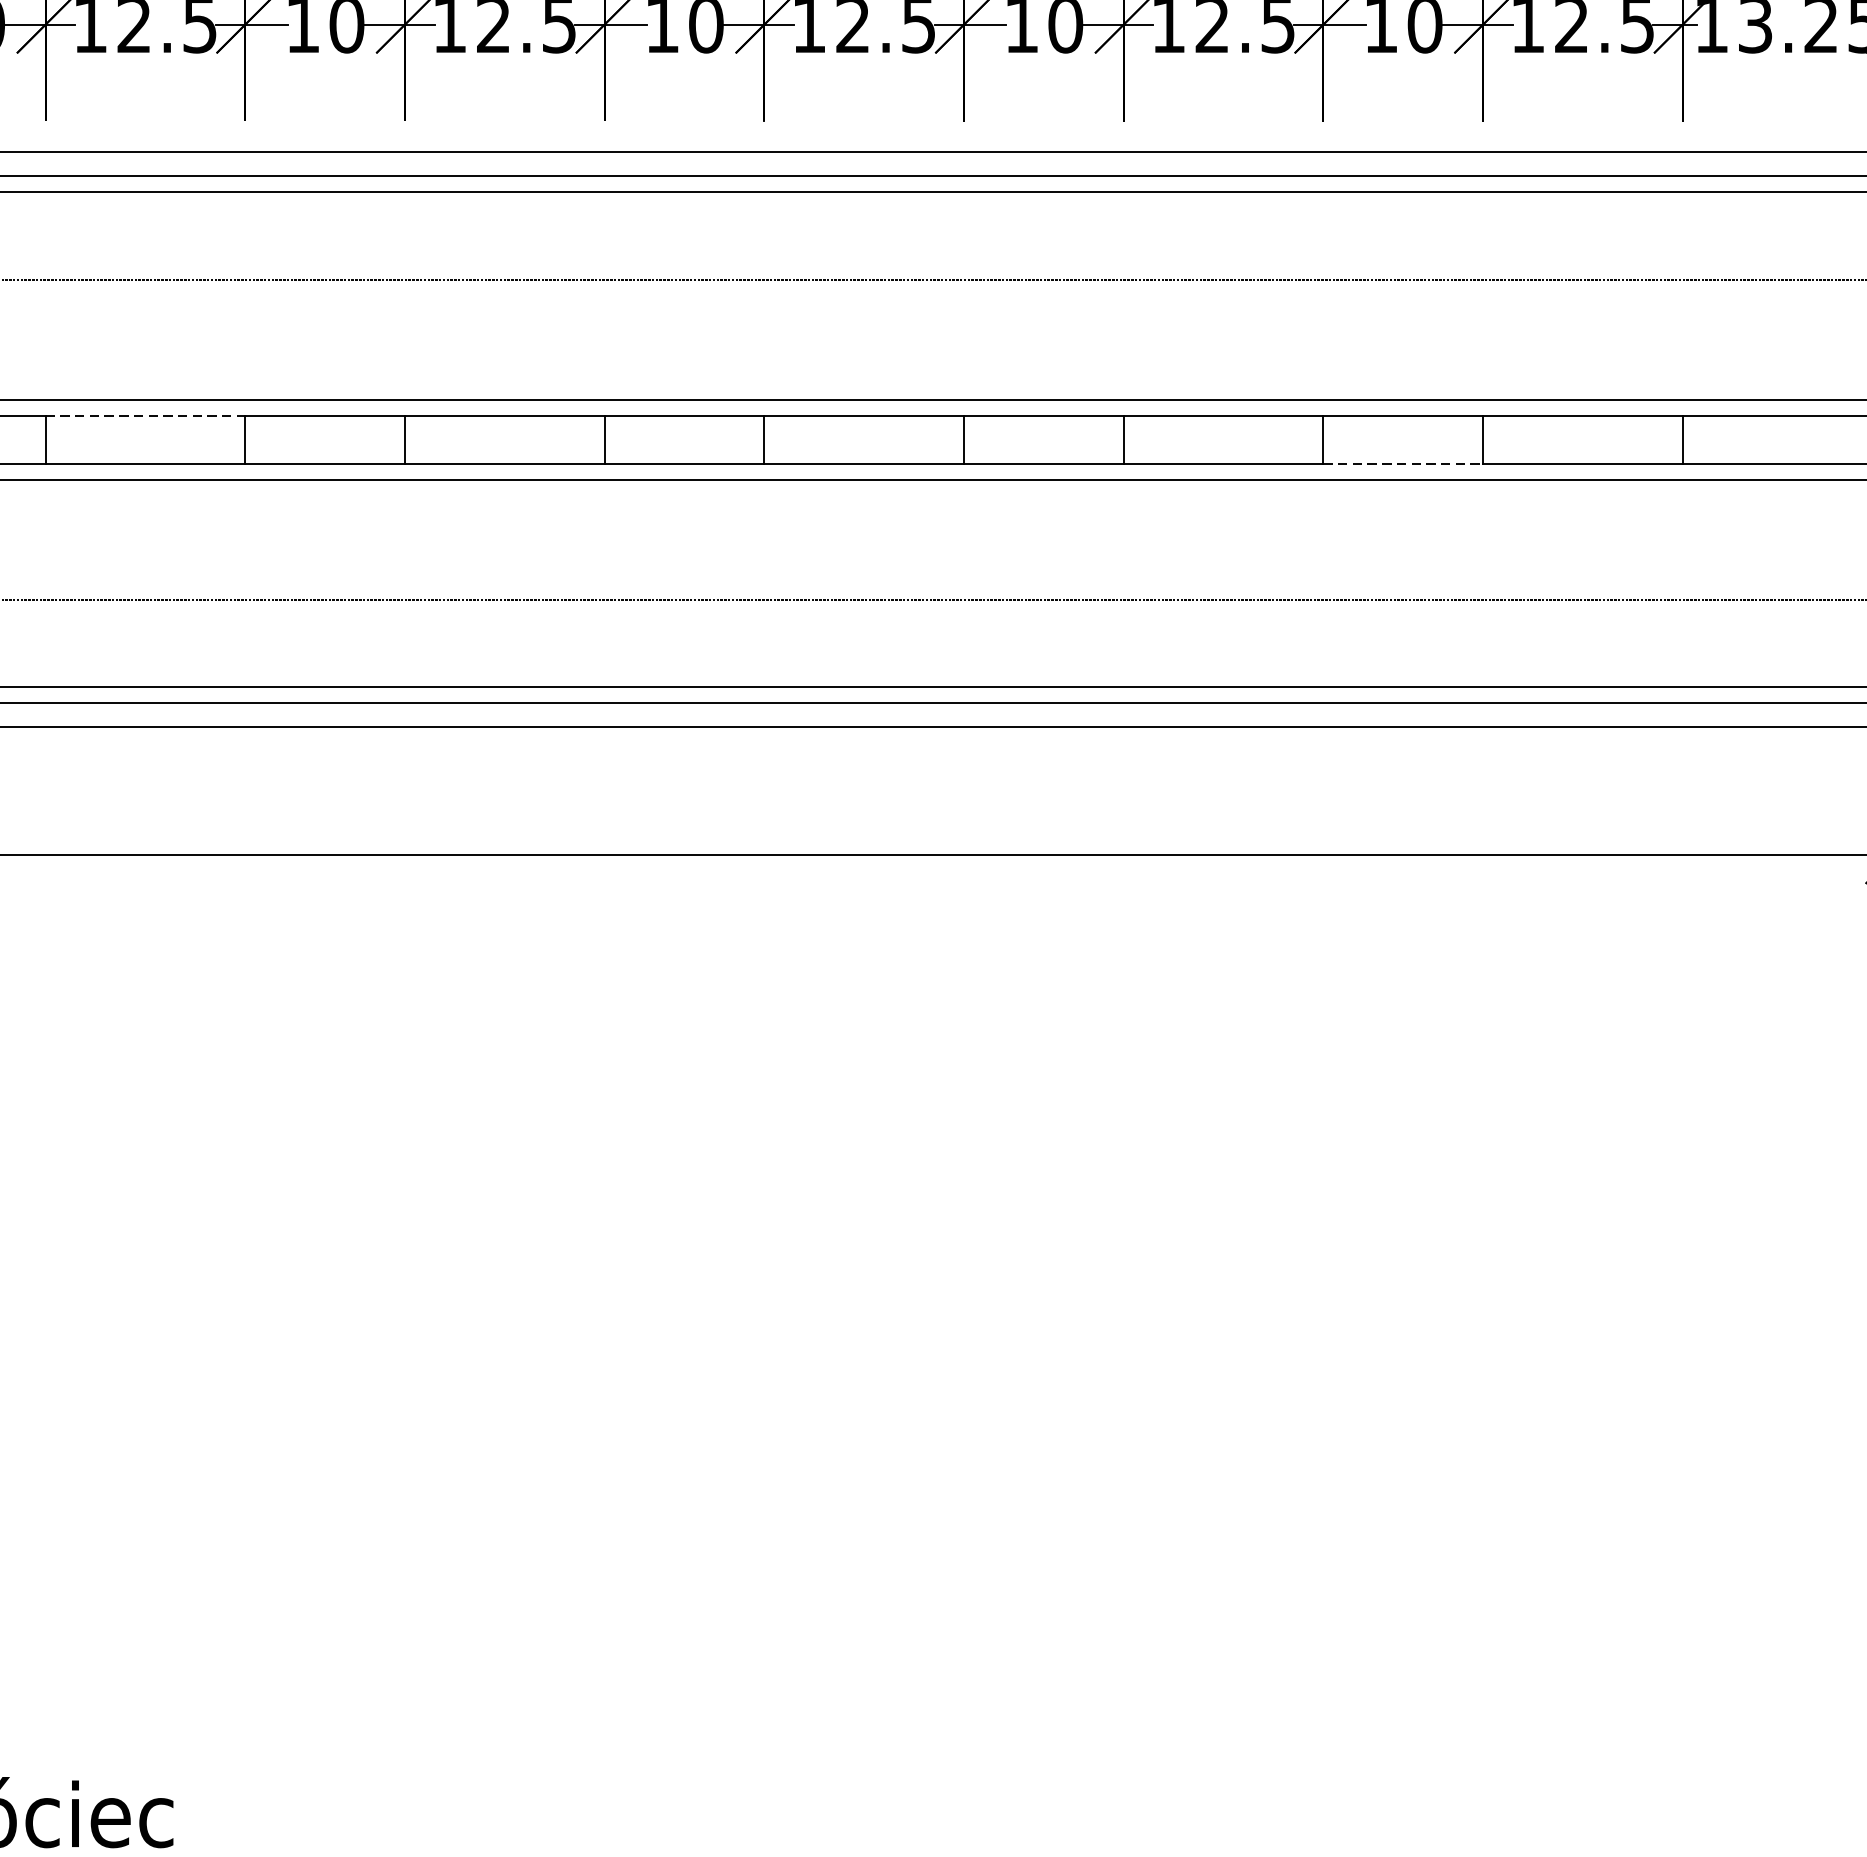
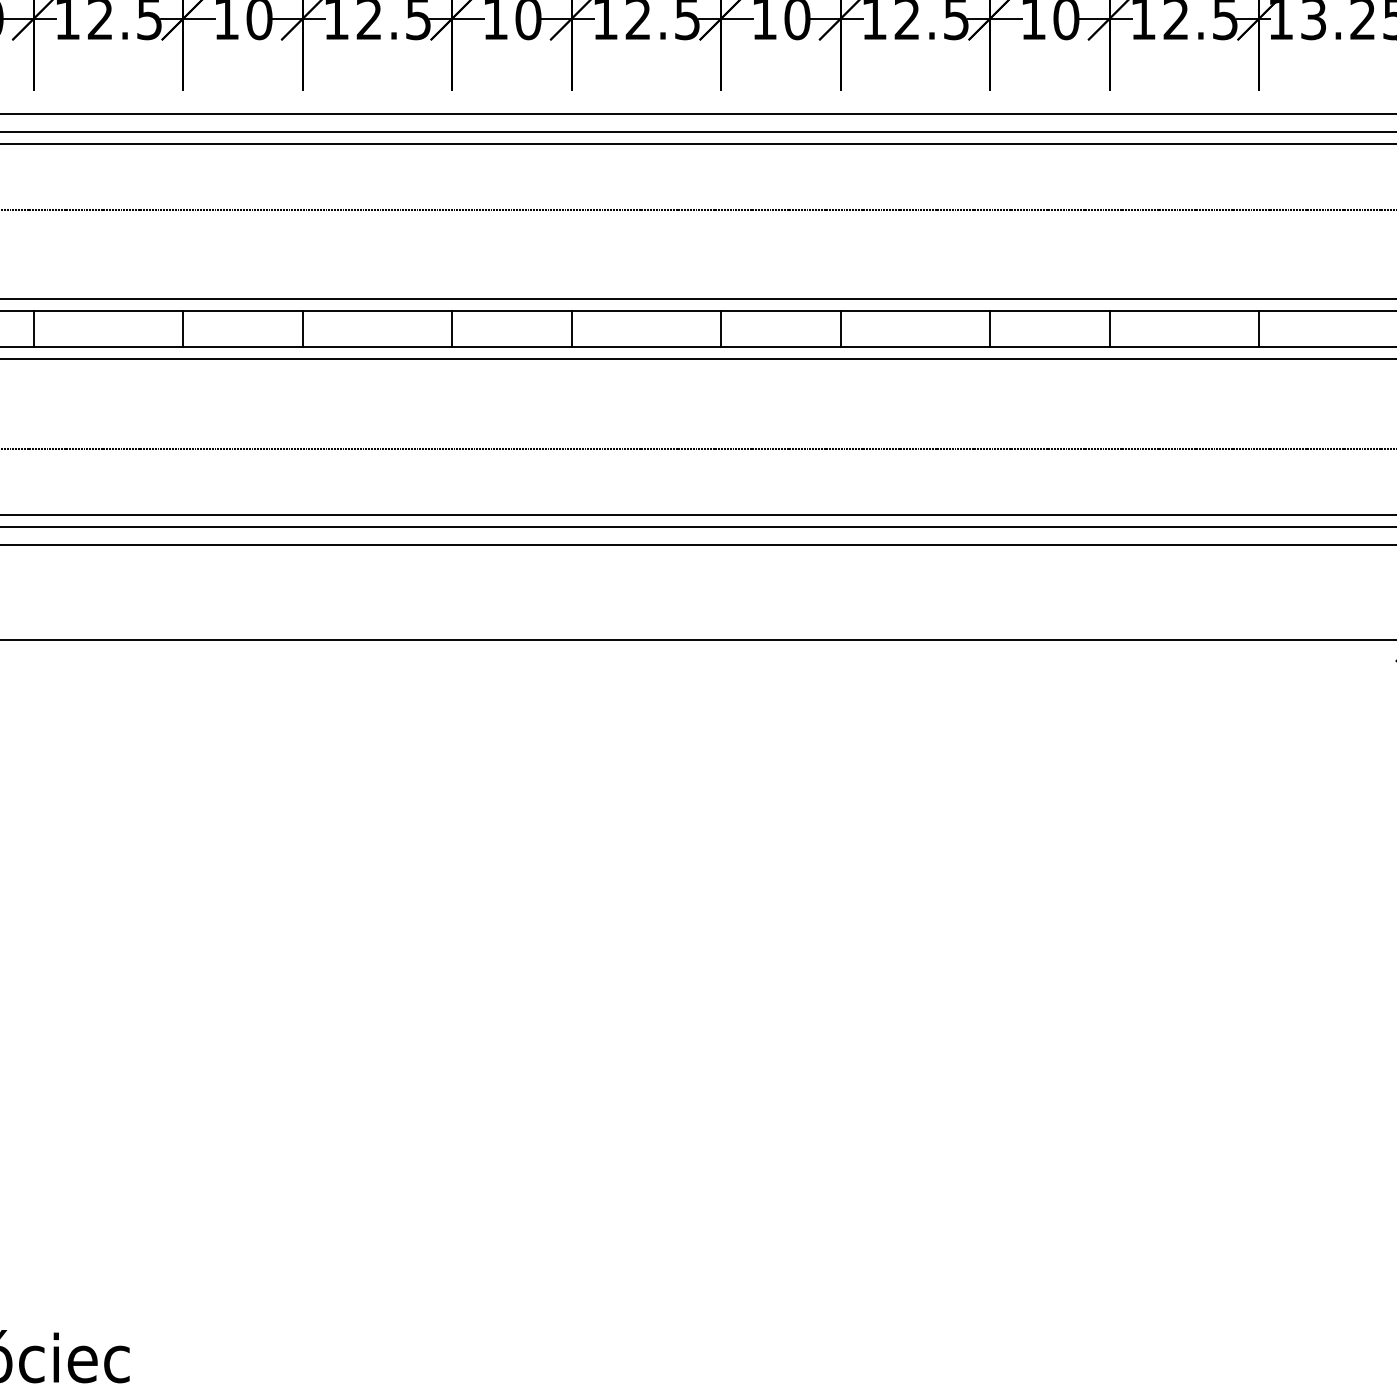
line: (145, 416) -> (108, 311), dashed -> solid
line: (1403, 464) -> (1050, 347), dashed -> solid

